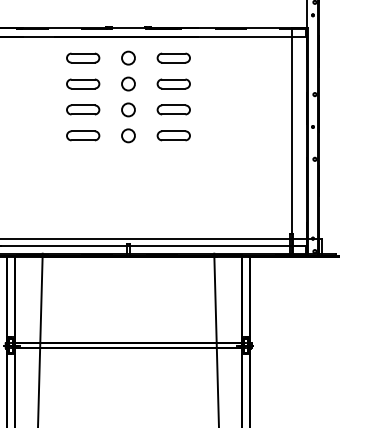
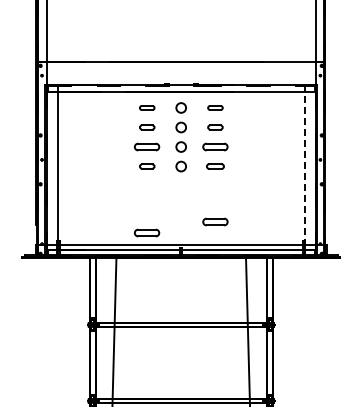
part: (83, 57) -> (147, 107), size x0.6
part: (173, 57) -> (215, 107), size x0.6
part: (83, 84) -> (147, 127), size x0.6
part: (173, 84) -> (215, 127), size x0.6
part: (83, 135) -> (147, 166), size x0.6
part: (173, 135) -> (215, 166), size x0.7
line: (291, 141) -> (304, 170), solid -> dashed
part: (173, 208) -> (215, 221), added
part: (83, 223) -> (147, 232), added

